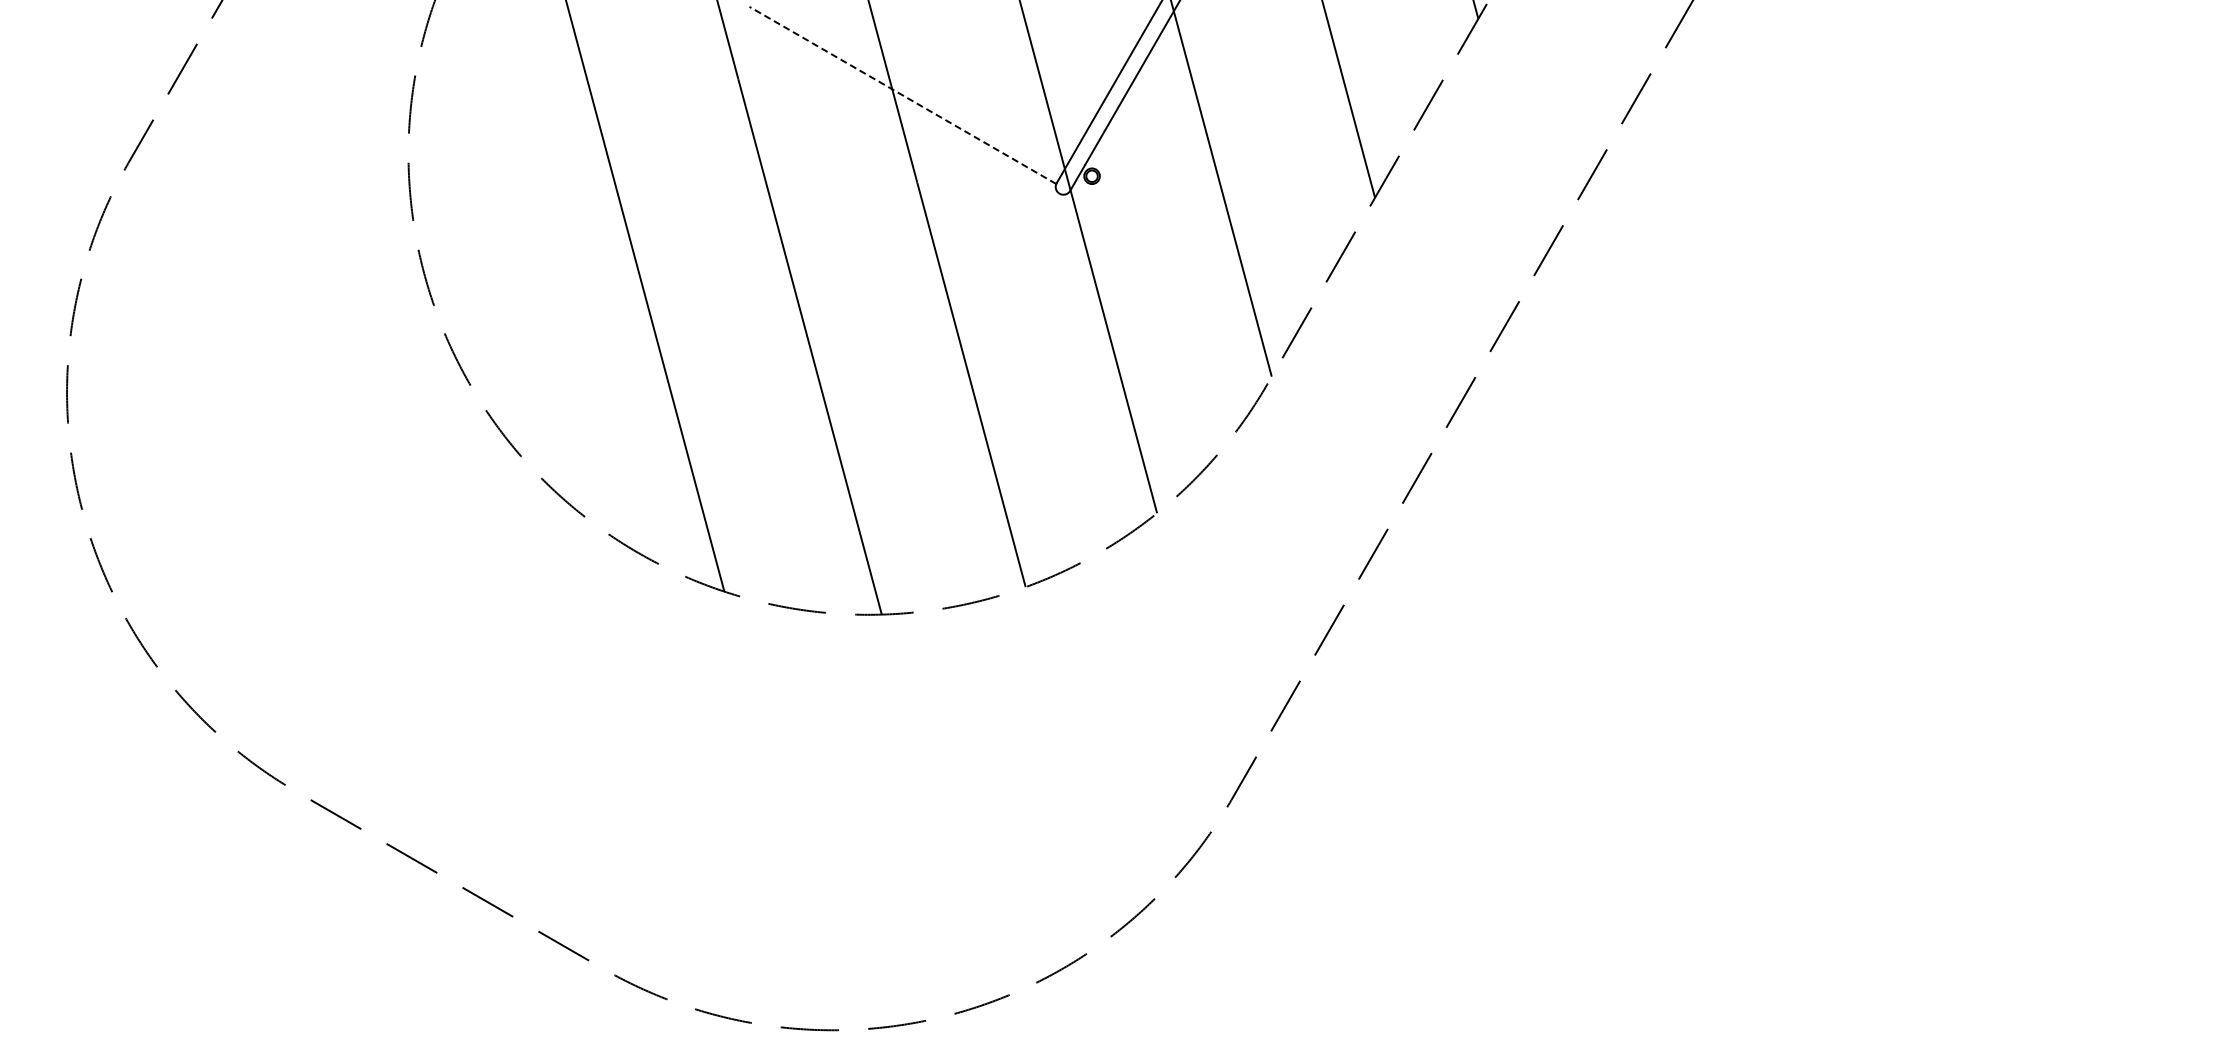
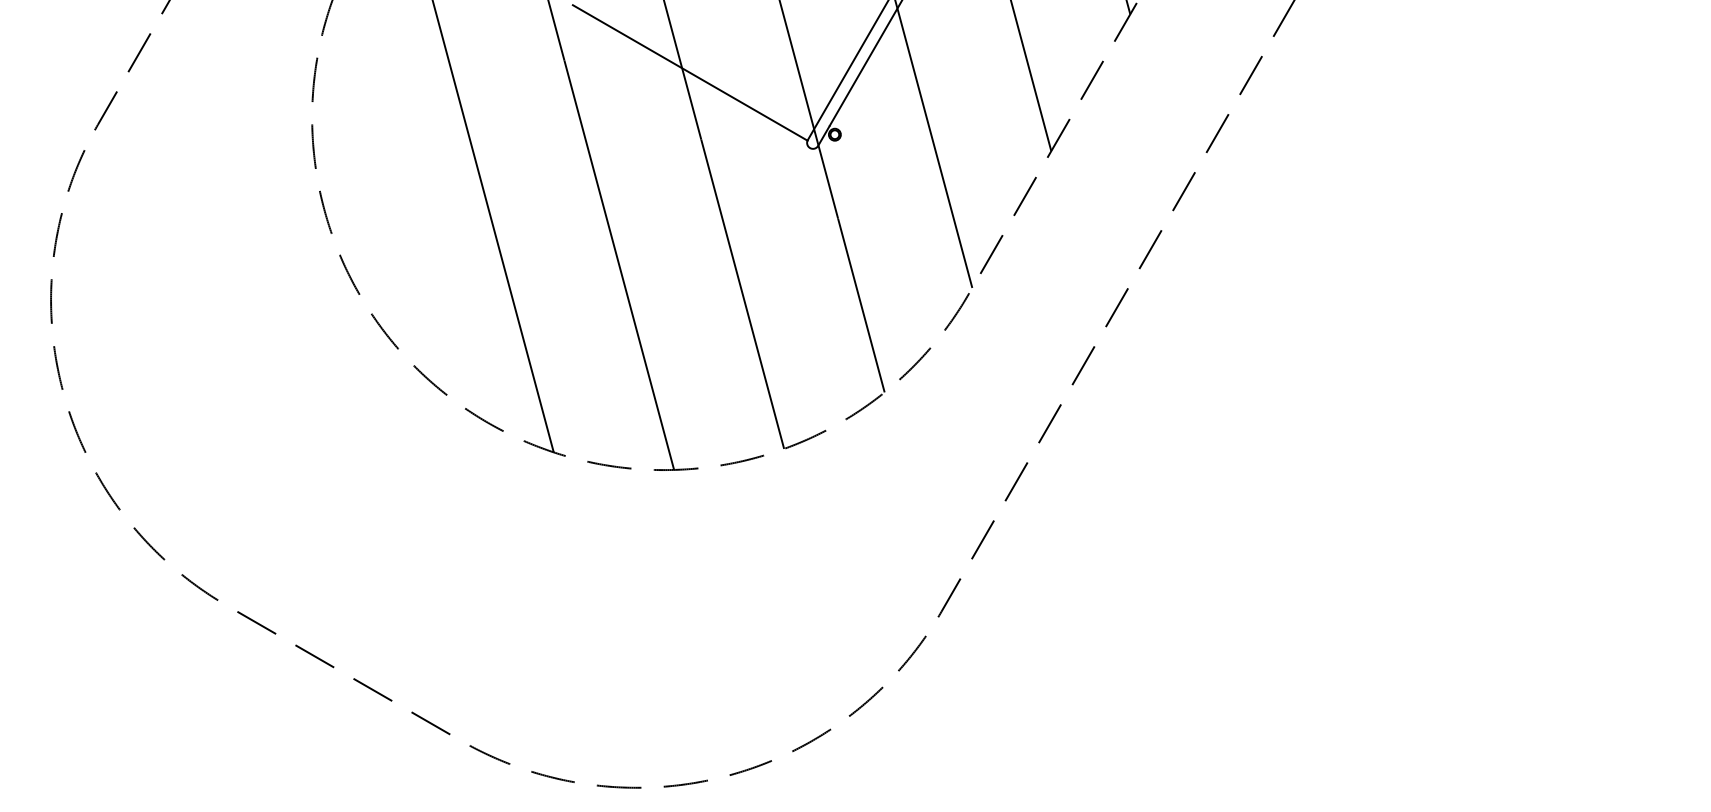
line: (902, 95) -> (689, 72), dashed -> solid

